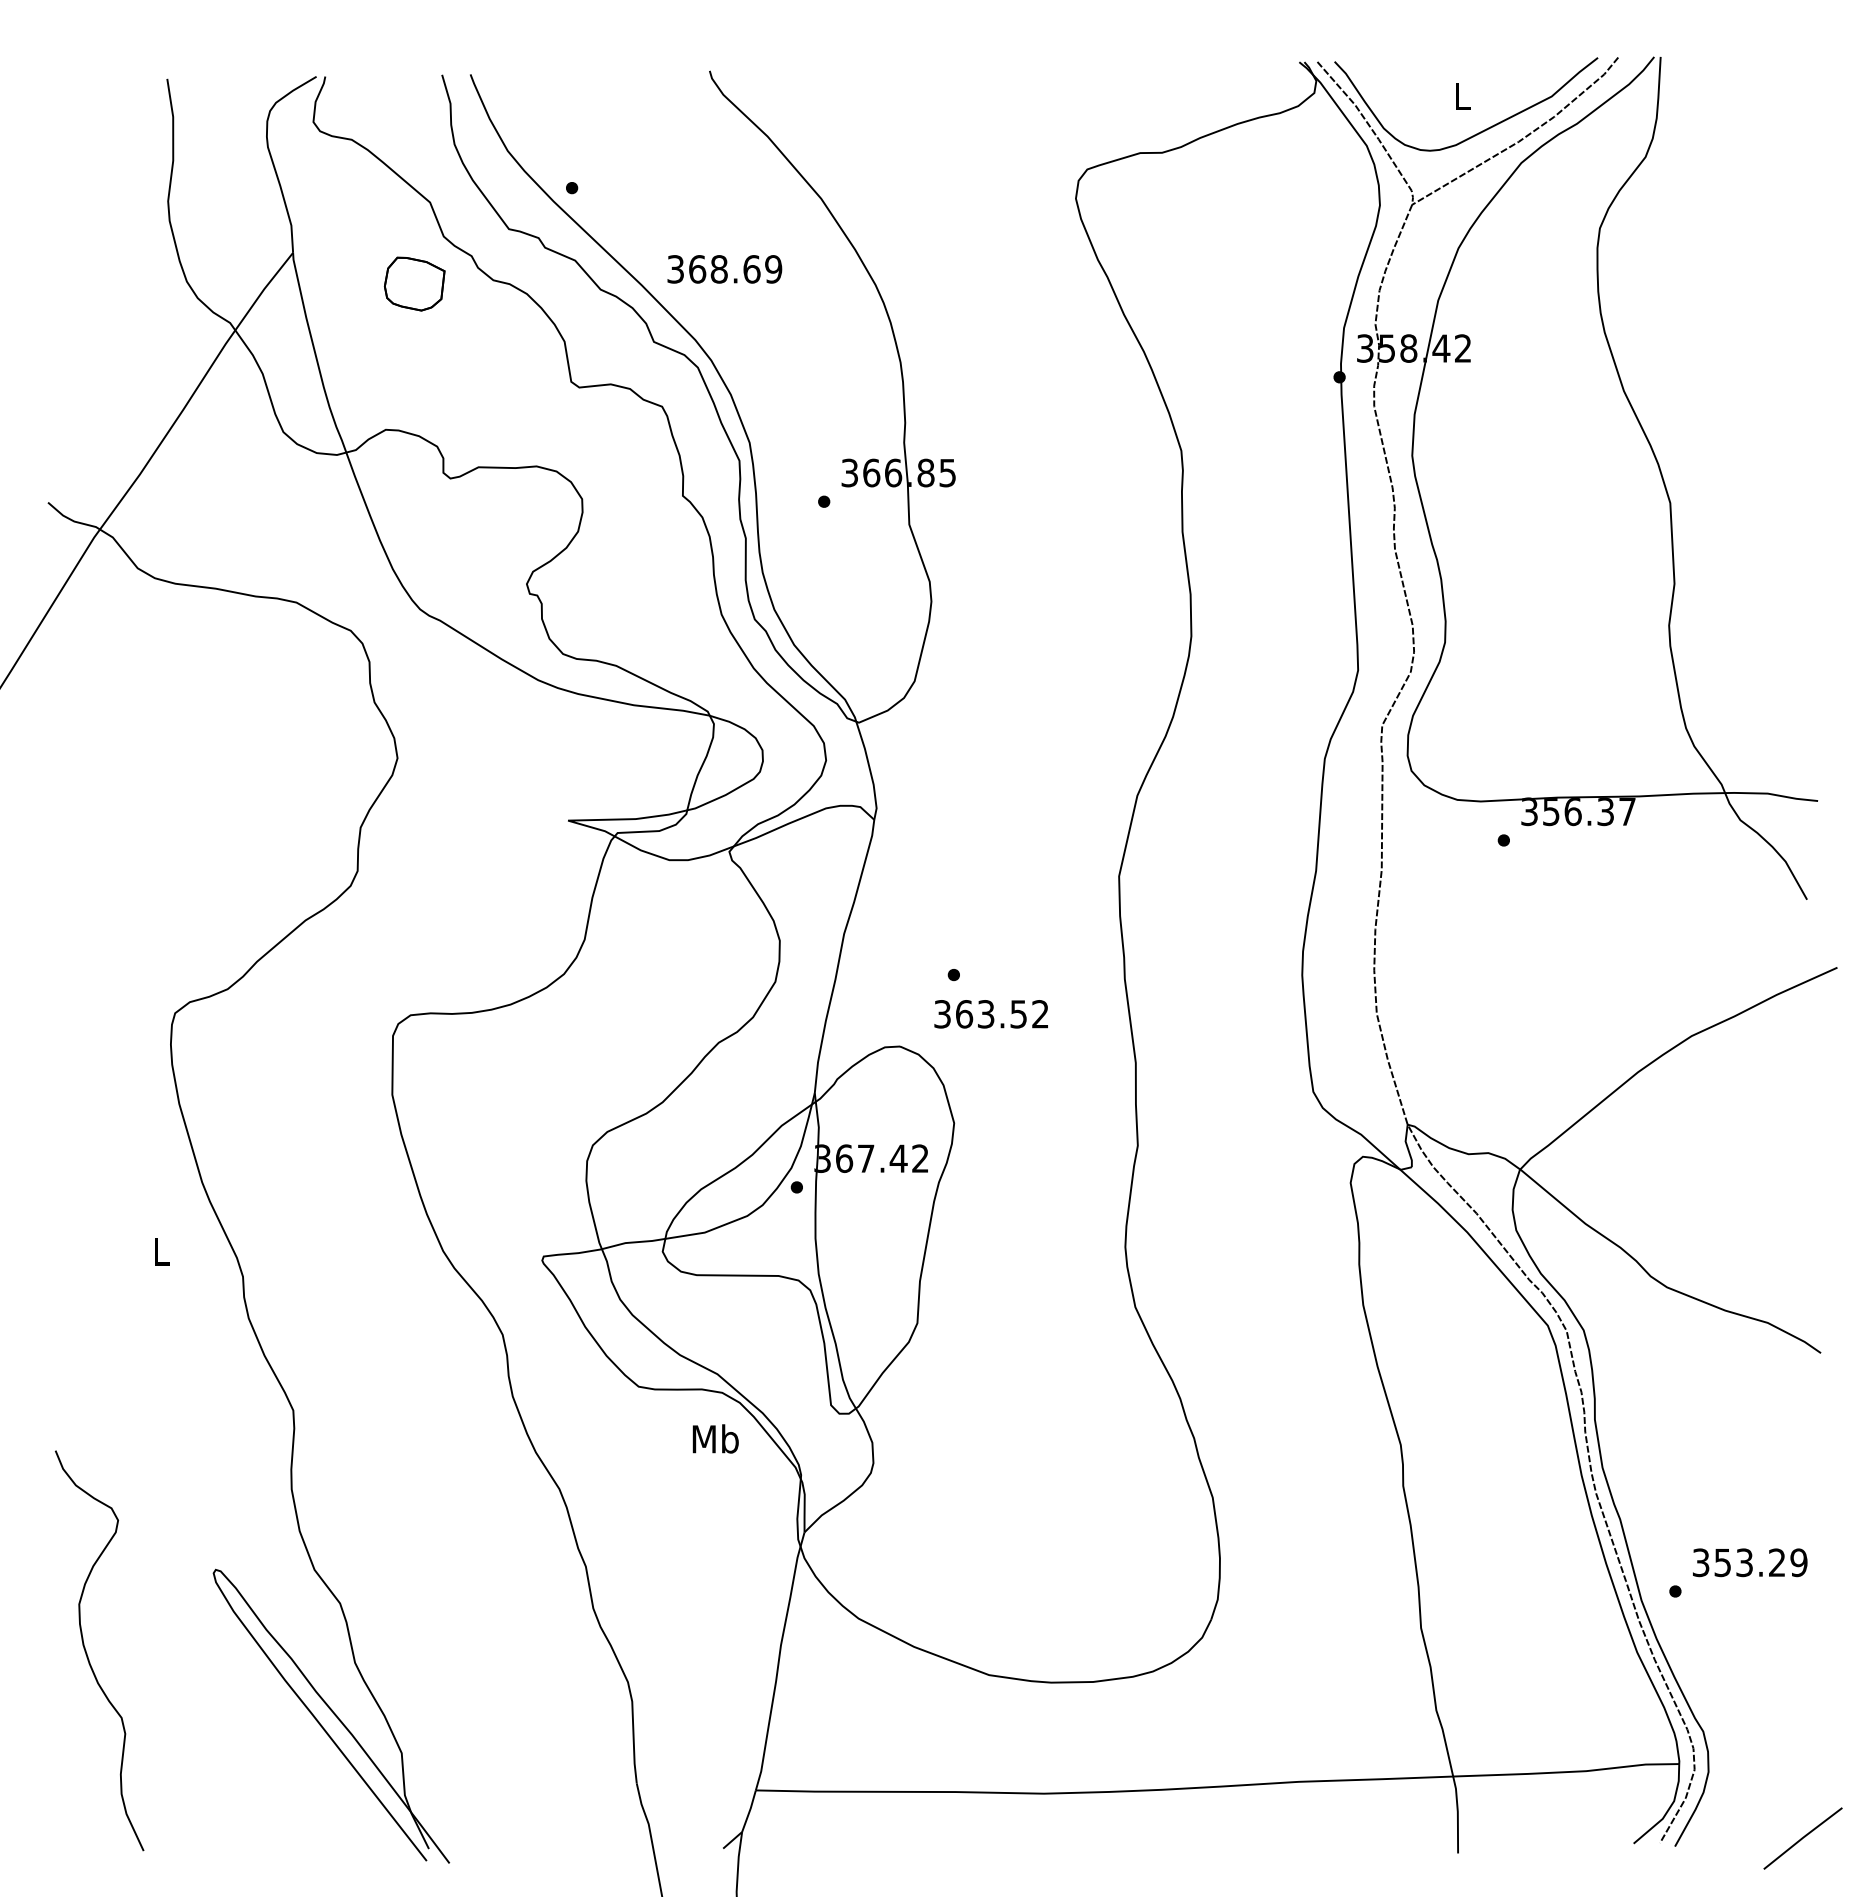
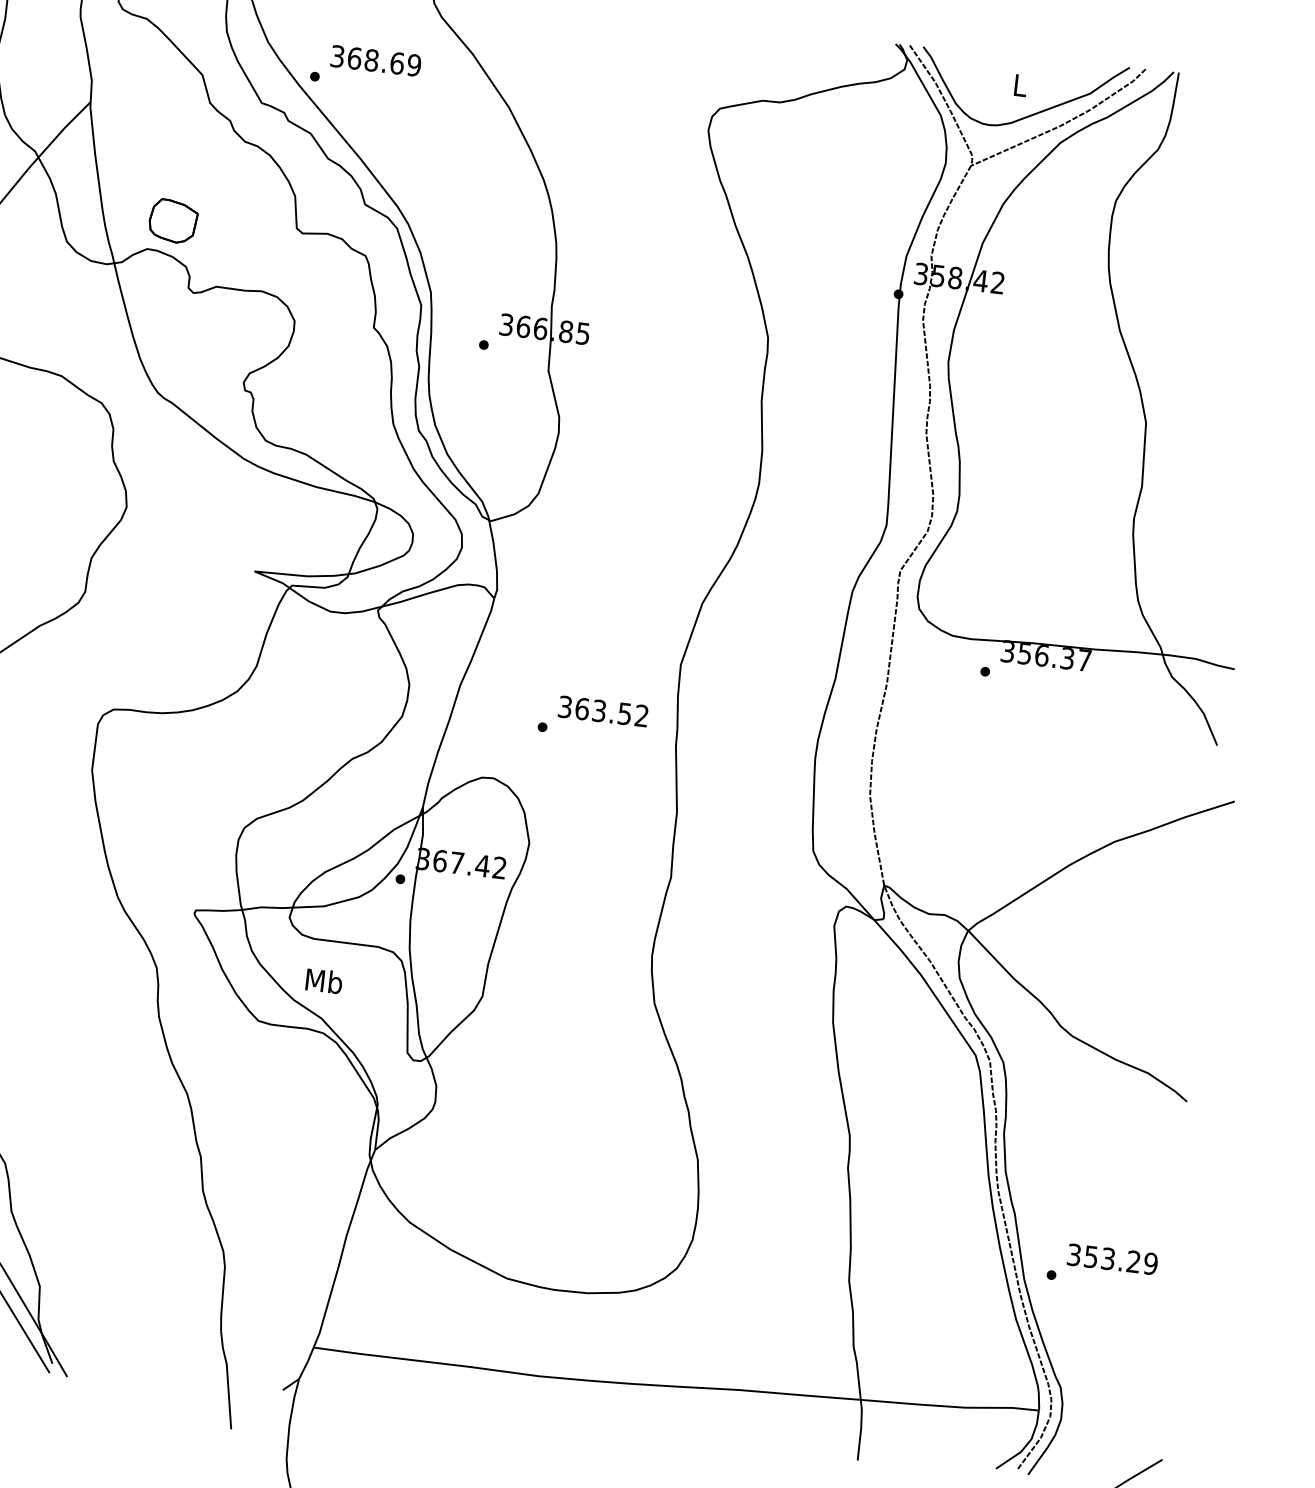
text: (724, 269) -> (375, 61), moved
part: (414, 283) -> (173, 220), moved
text: (990, 1014) -> (602, 711), moved
text: (715, 1438) -> (324, 980), moved

